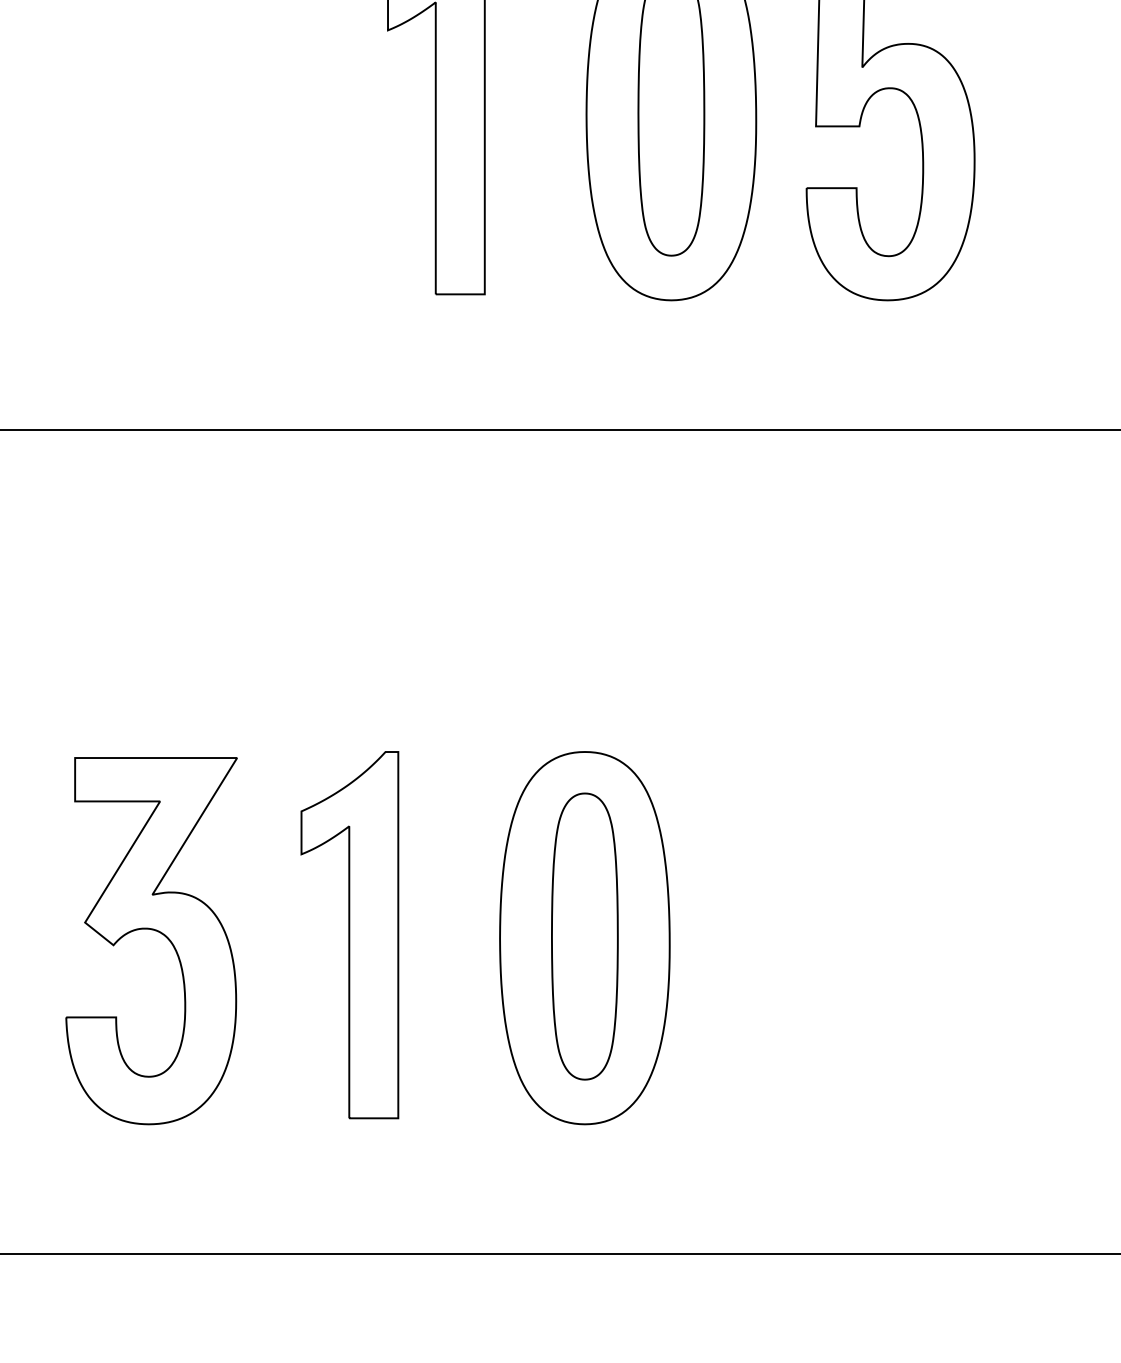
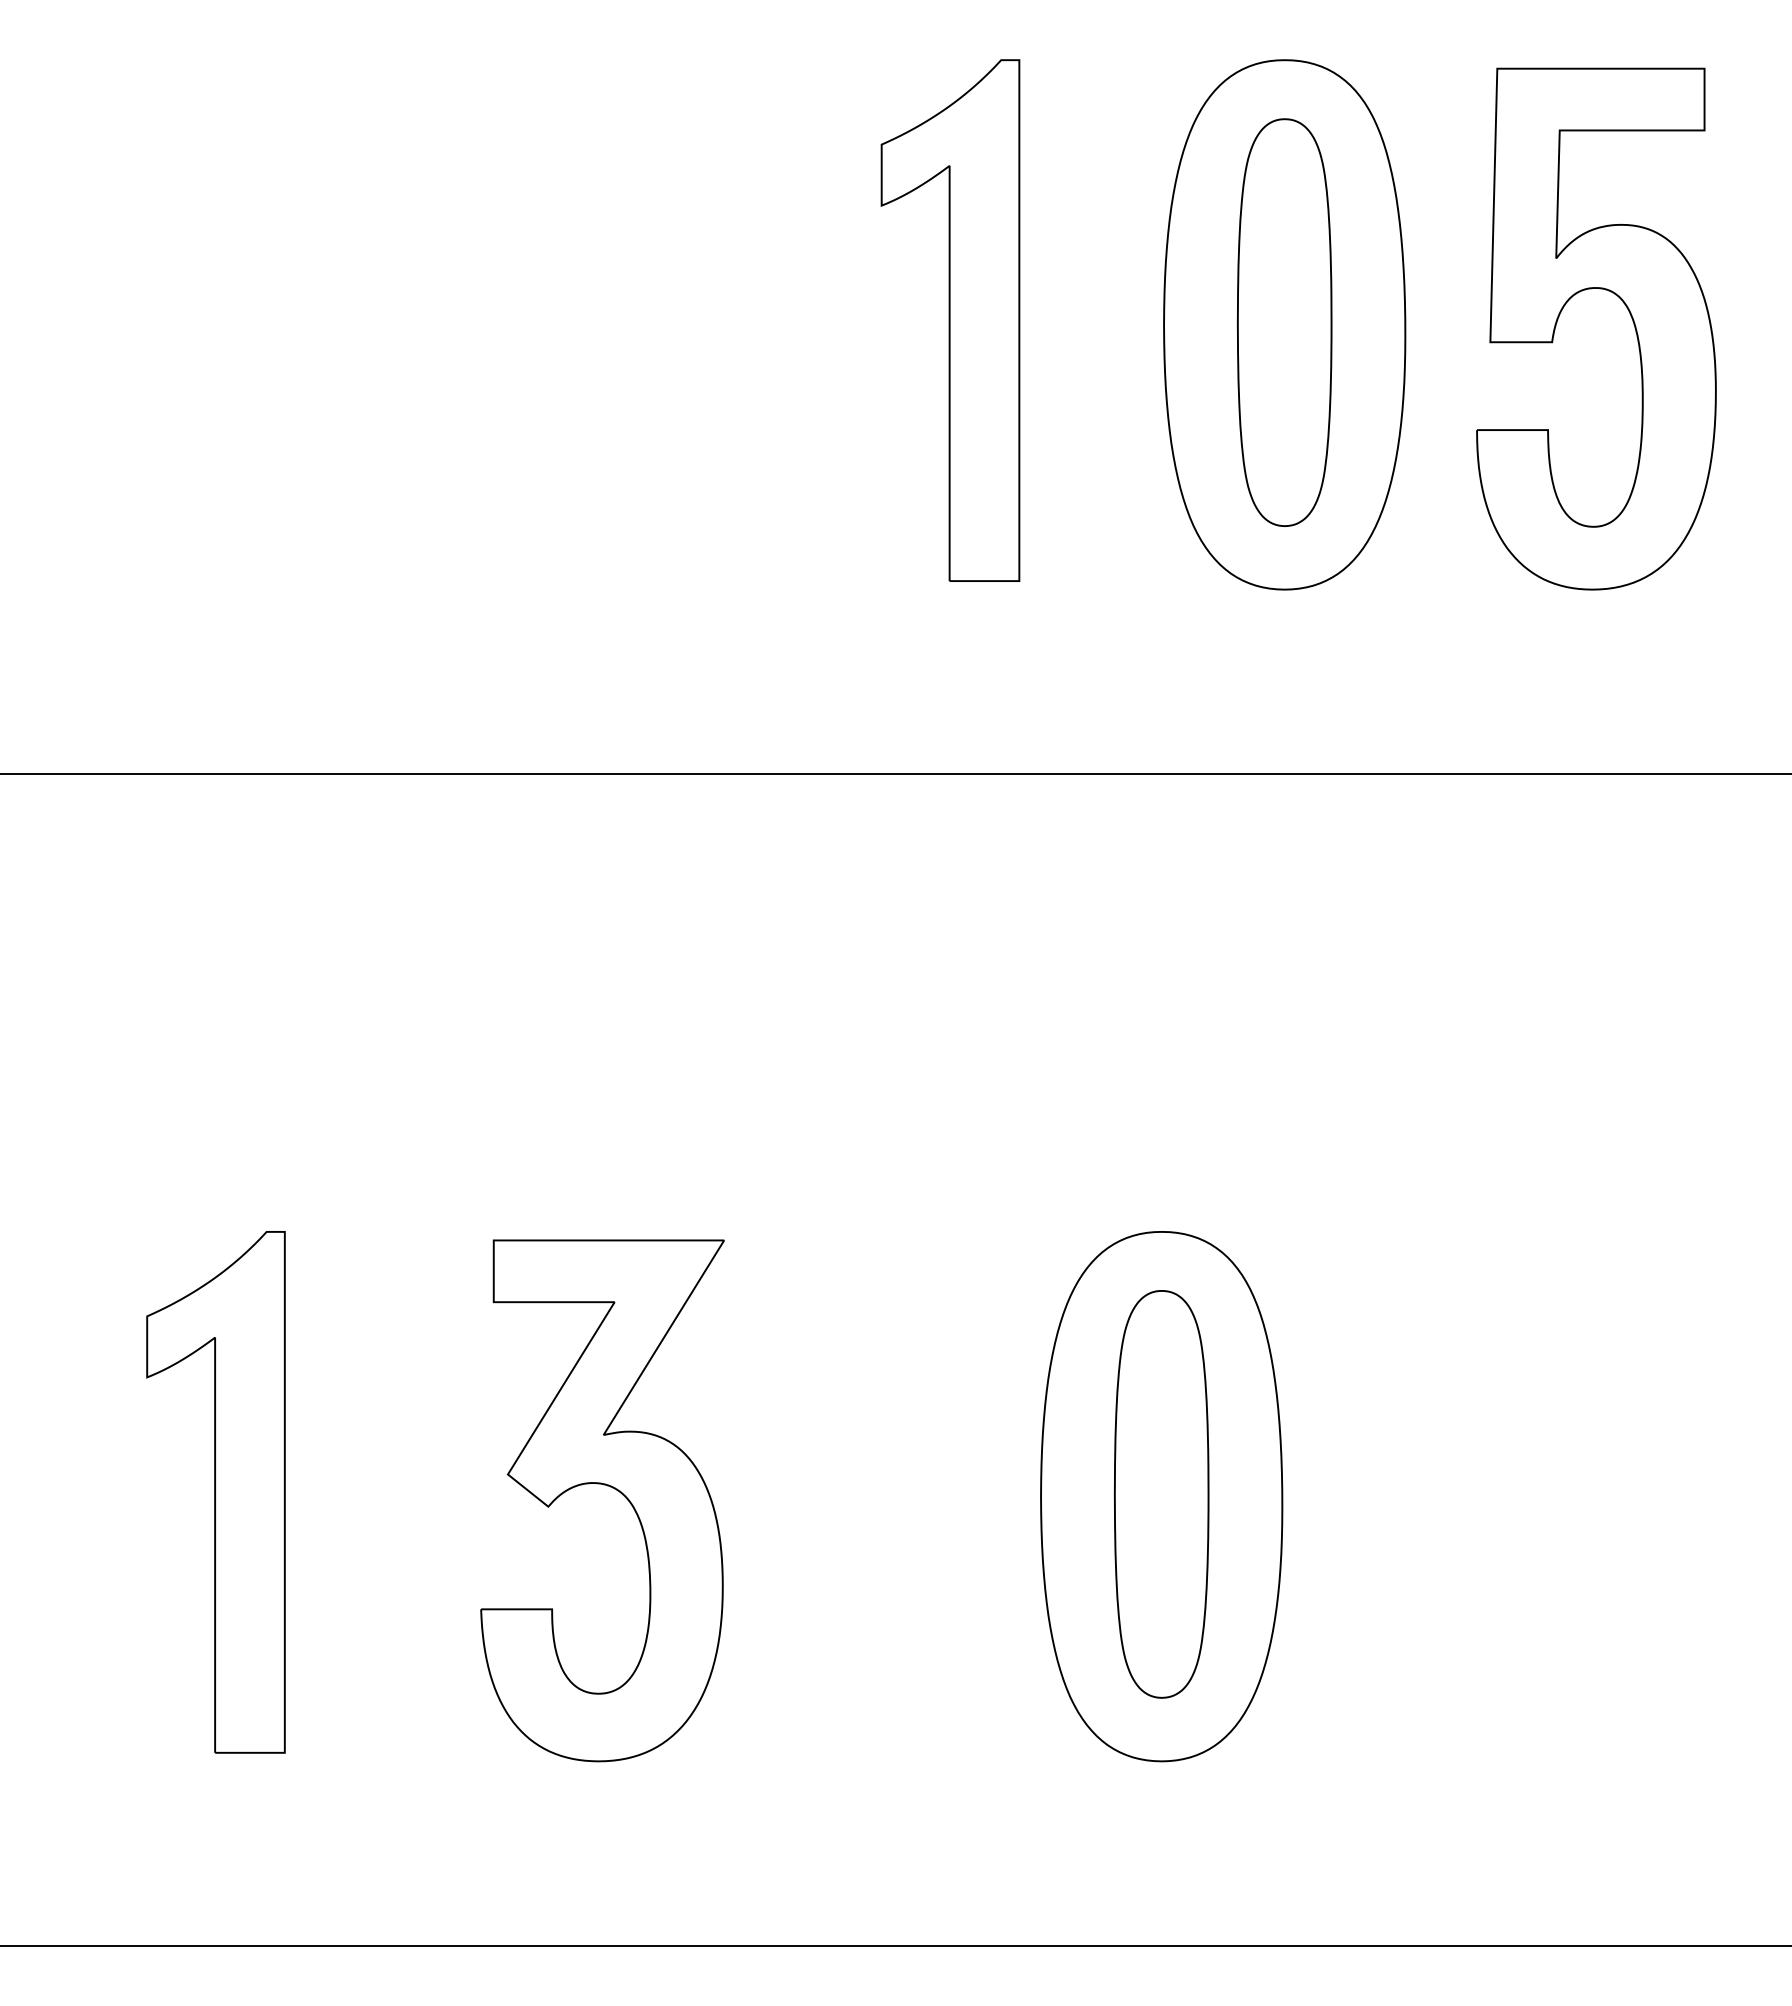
part: (155, 931) -> (607, 1486), moved
part: (349, 935) -> (827, 1492), removed

